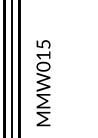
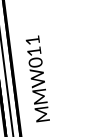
text: (43, 44) -> (32, 40), MMW015 -> MMW011

